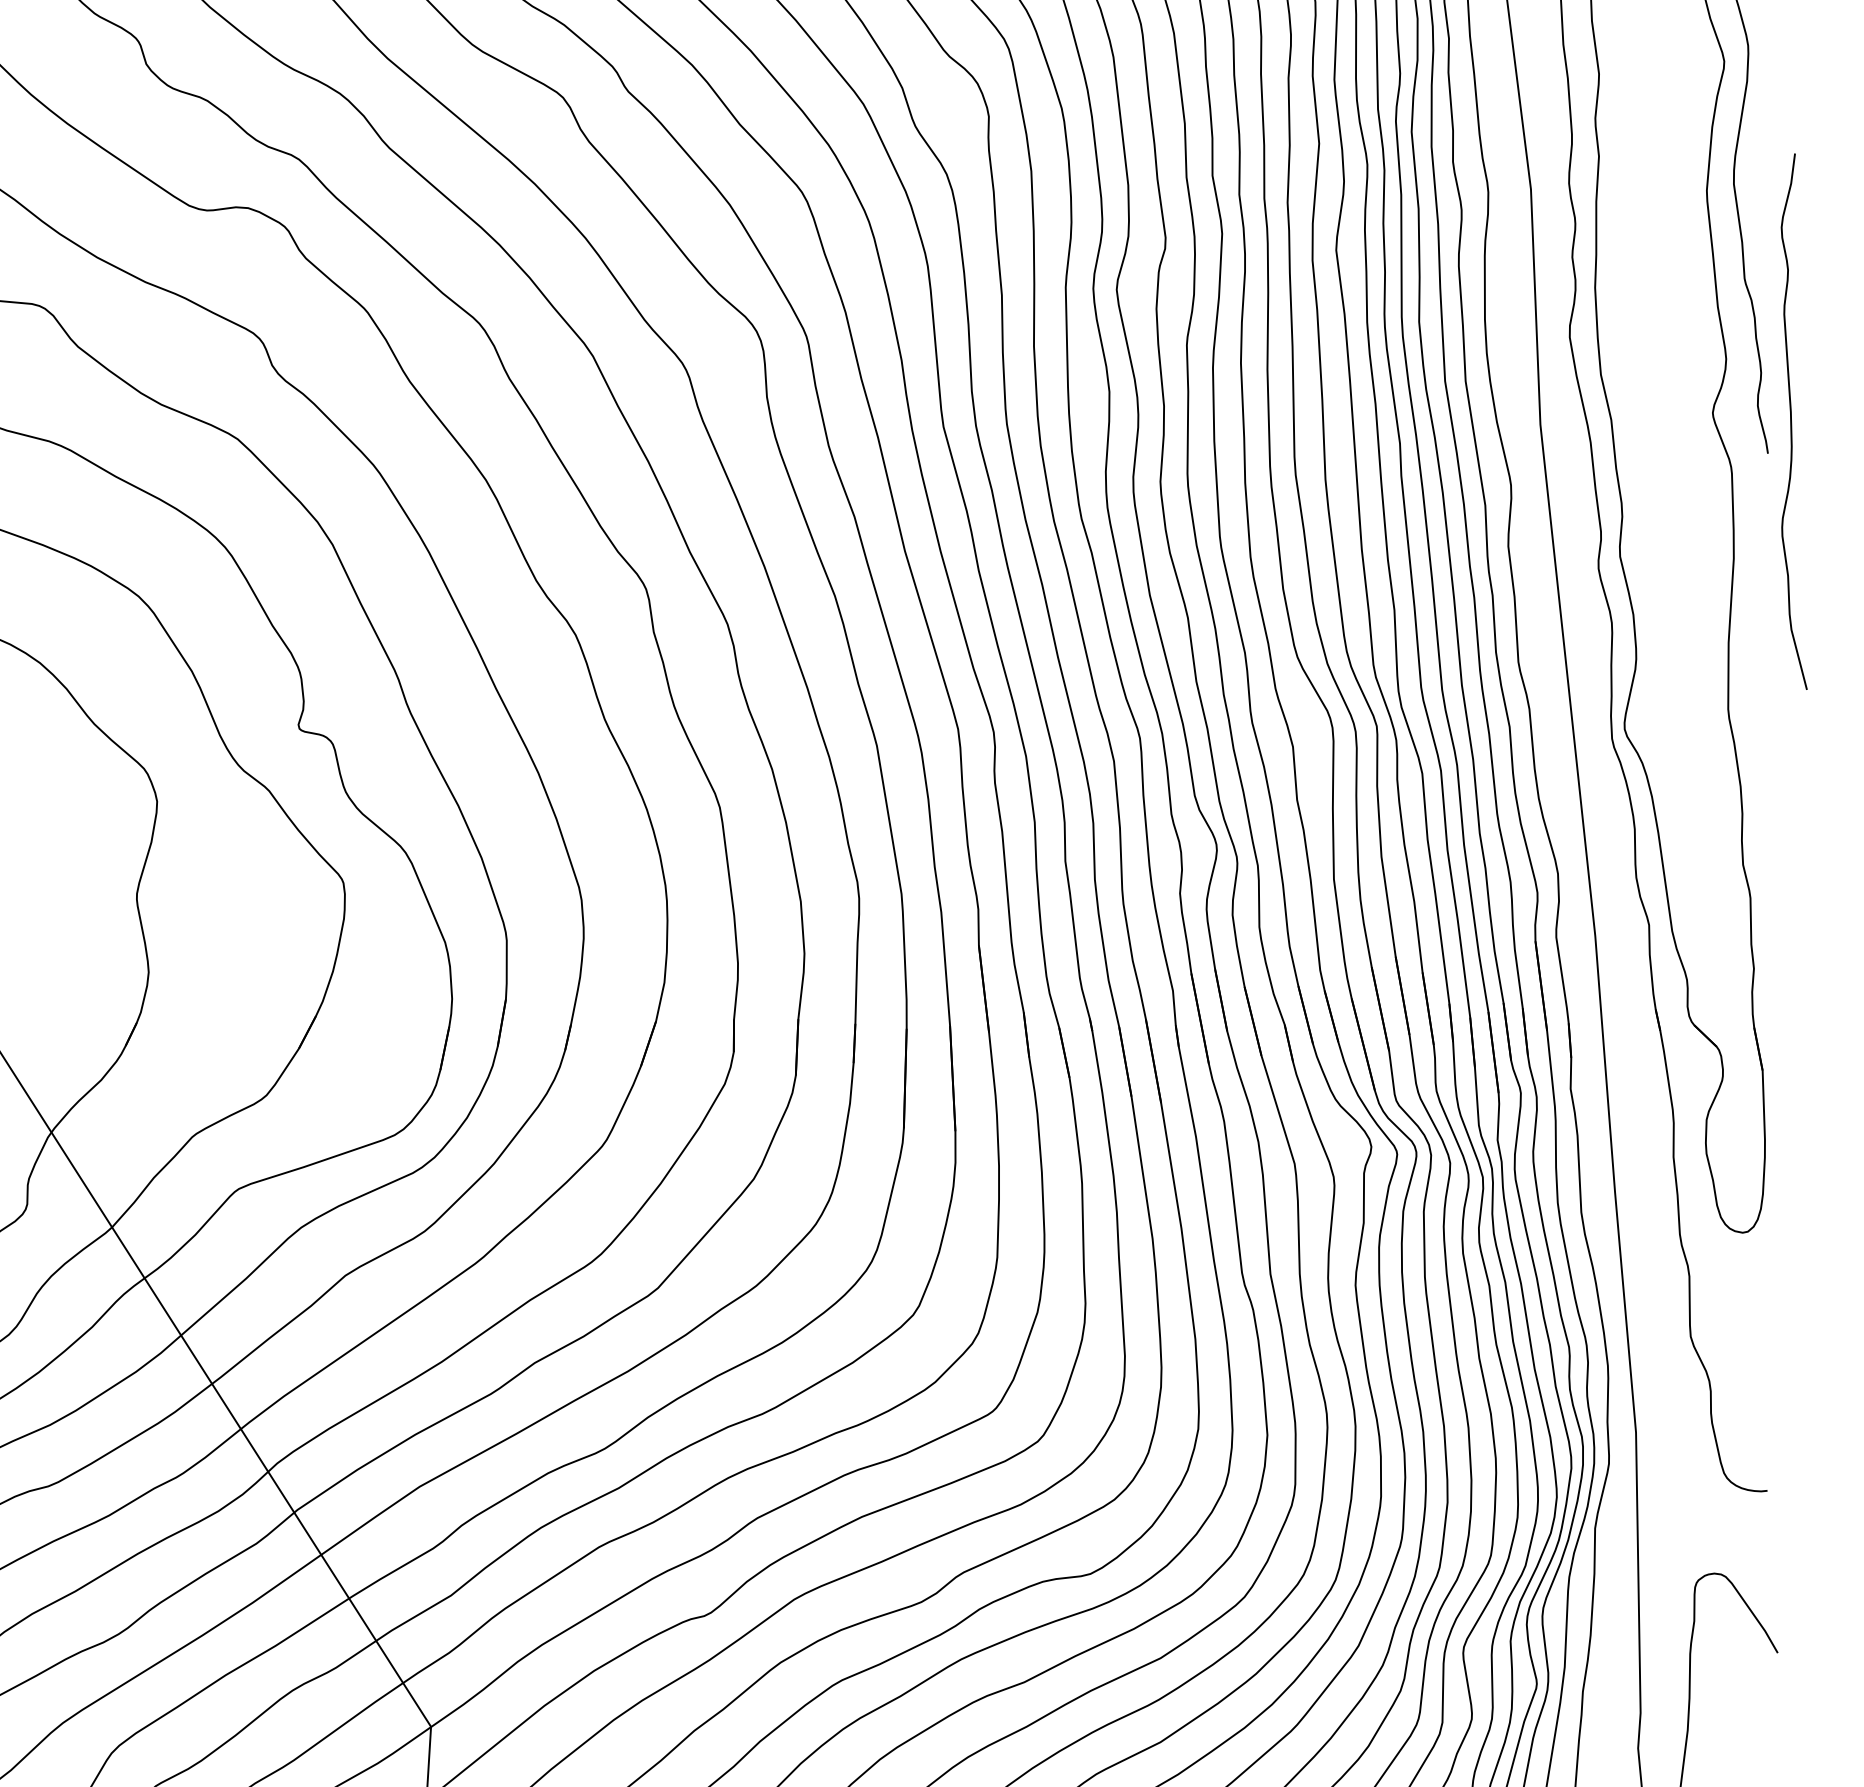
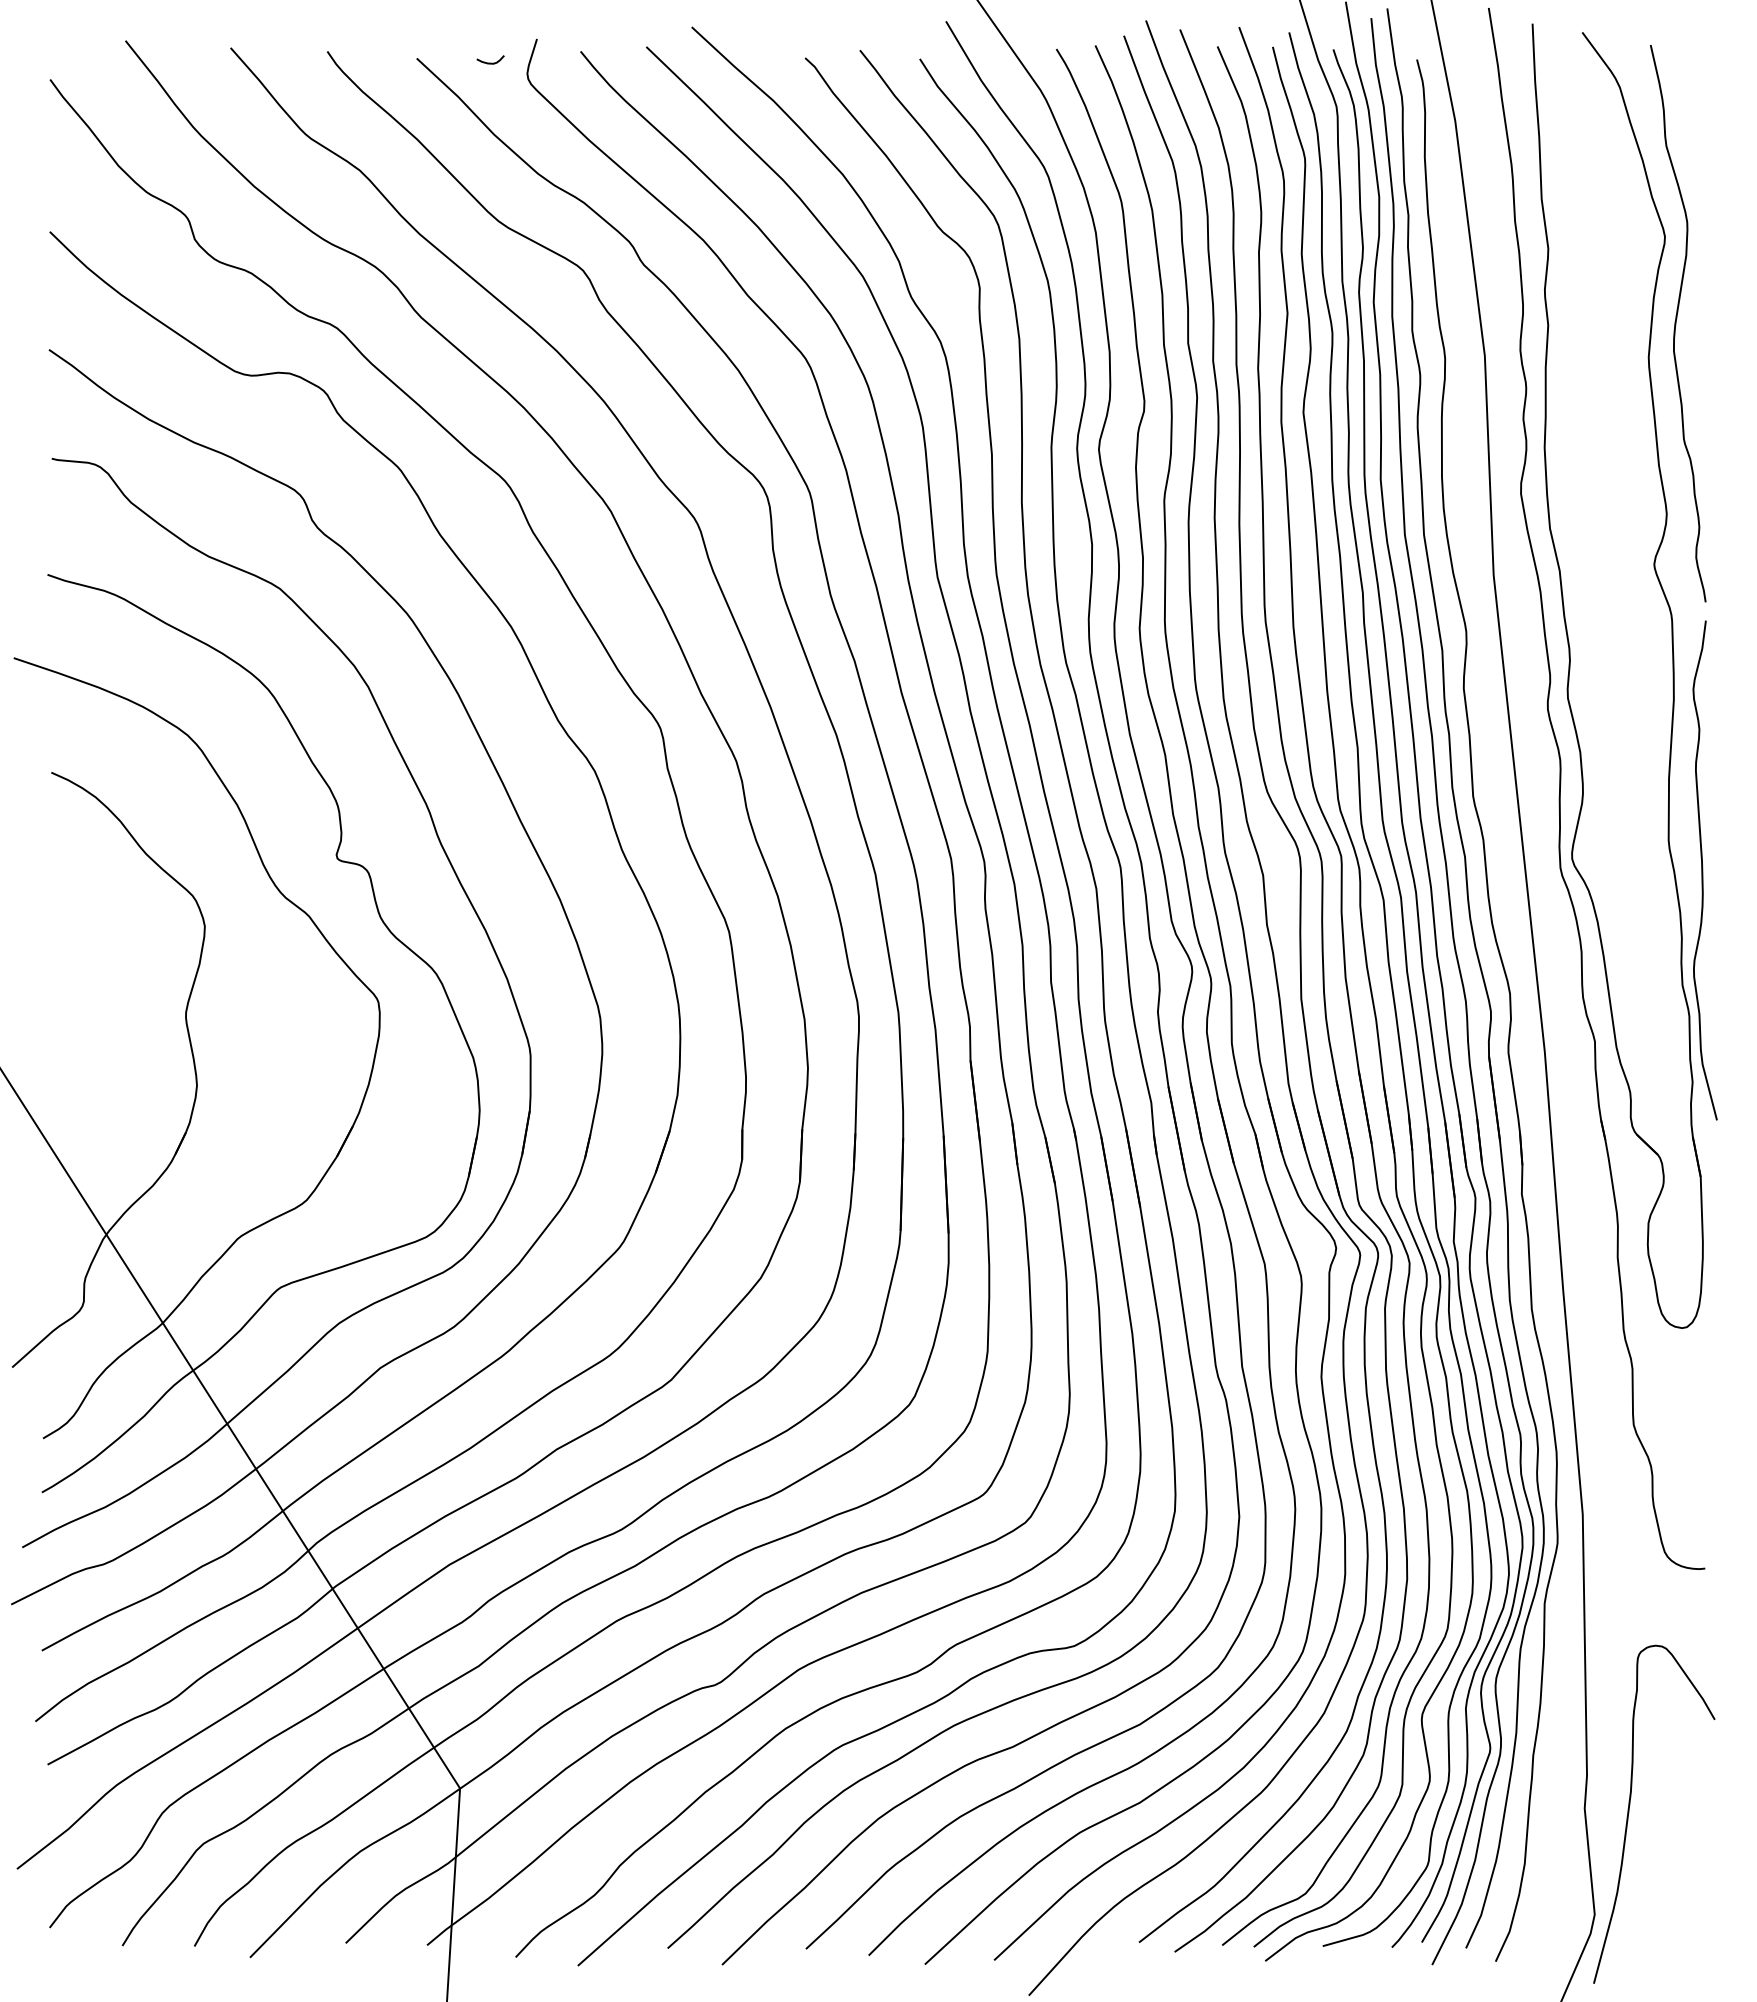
curve: (1792, 421) -> (1703, 870), moved

